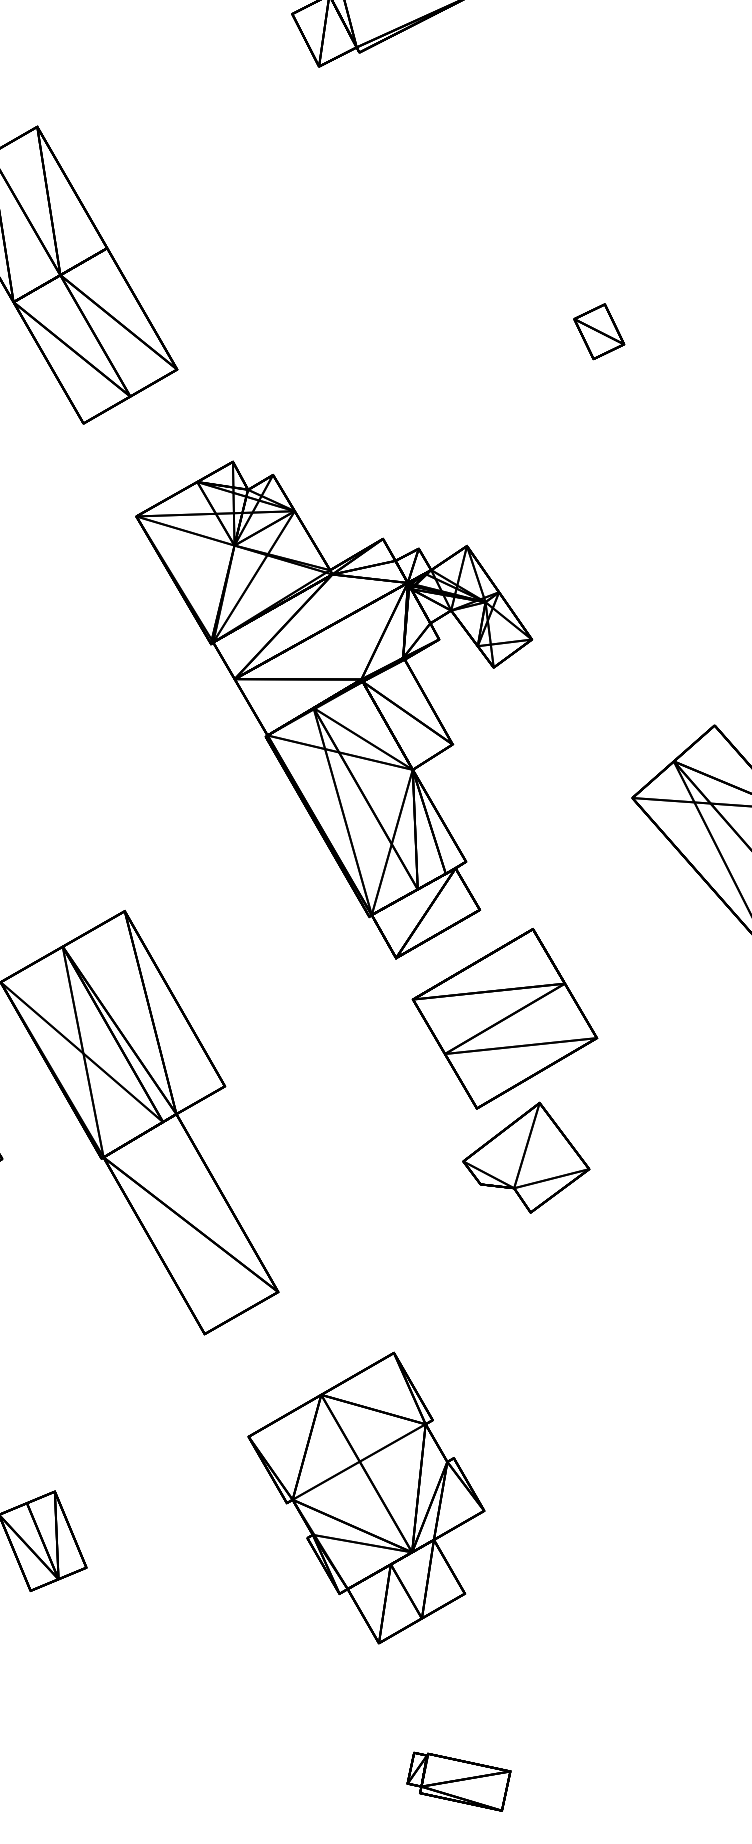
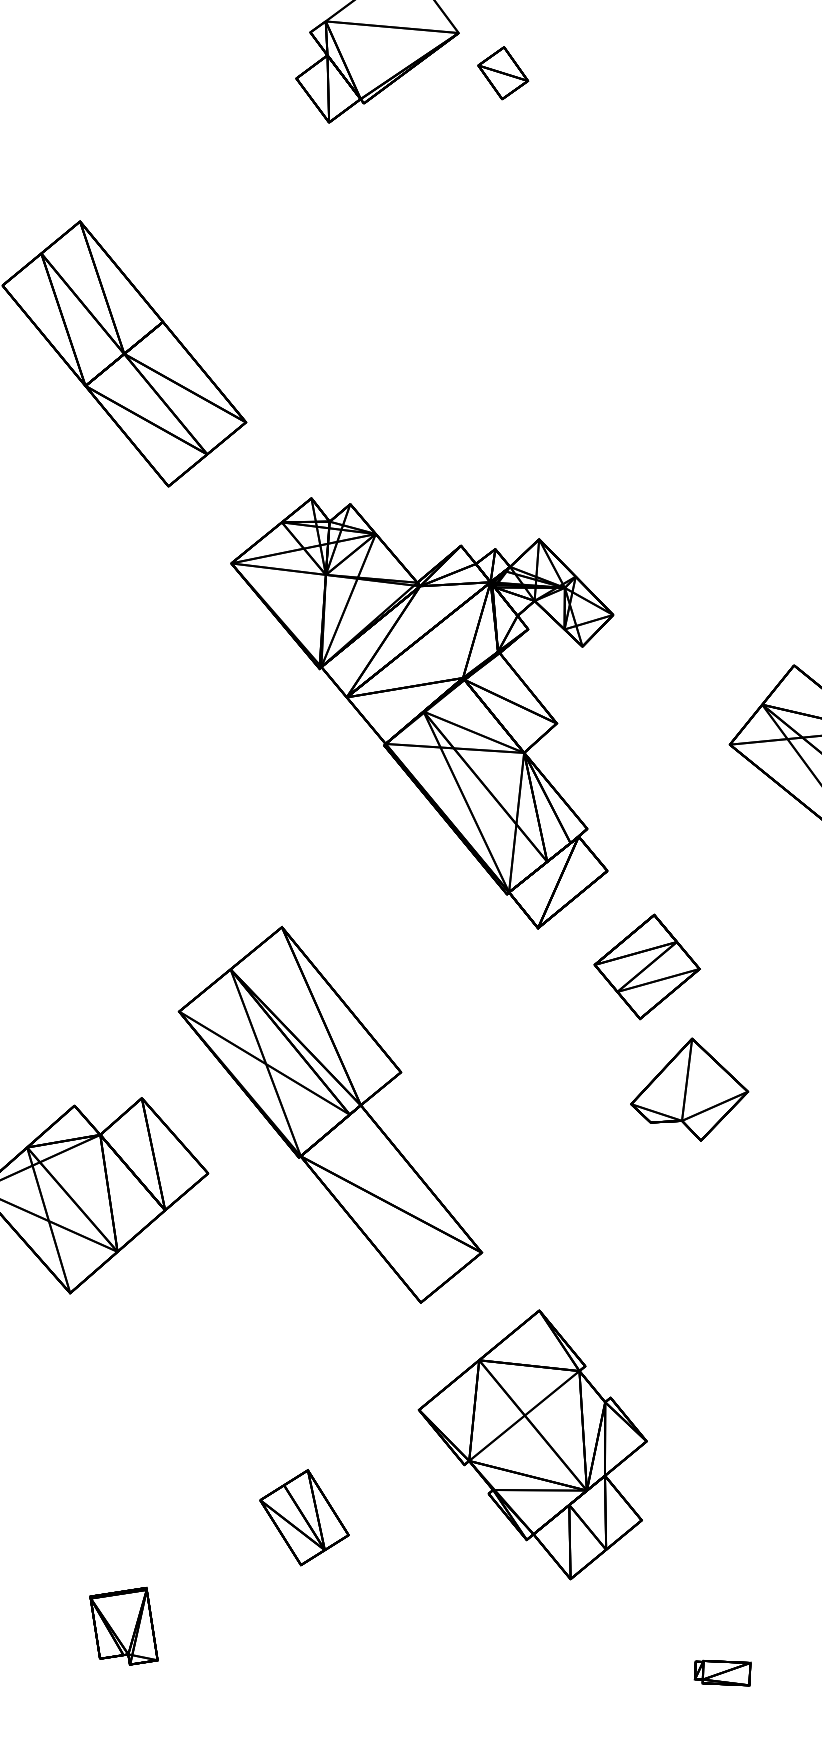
part: (599, 332) -> (503, 73), moved
part: (504, 1018) -> (646, 966), size x0.6
part: (362, 1493) -> (532, 1444), moved
part: (458, 1780) -> (722, 1672), size x0.6

